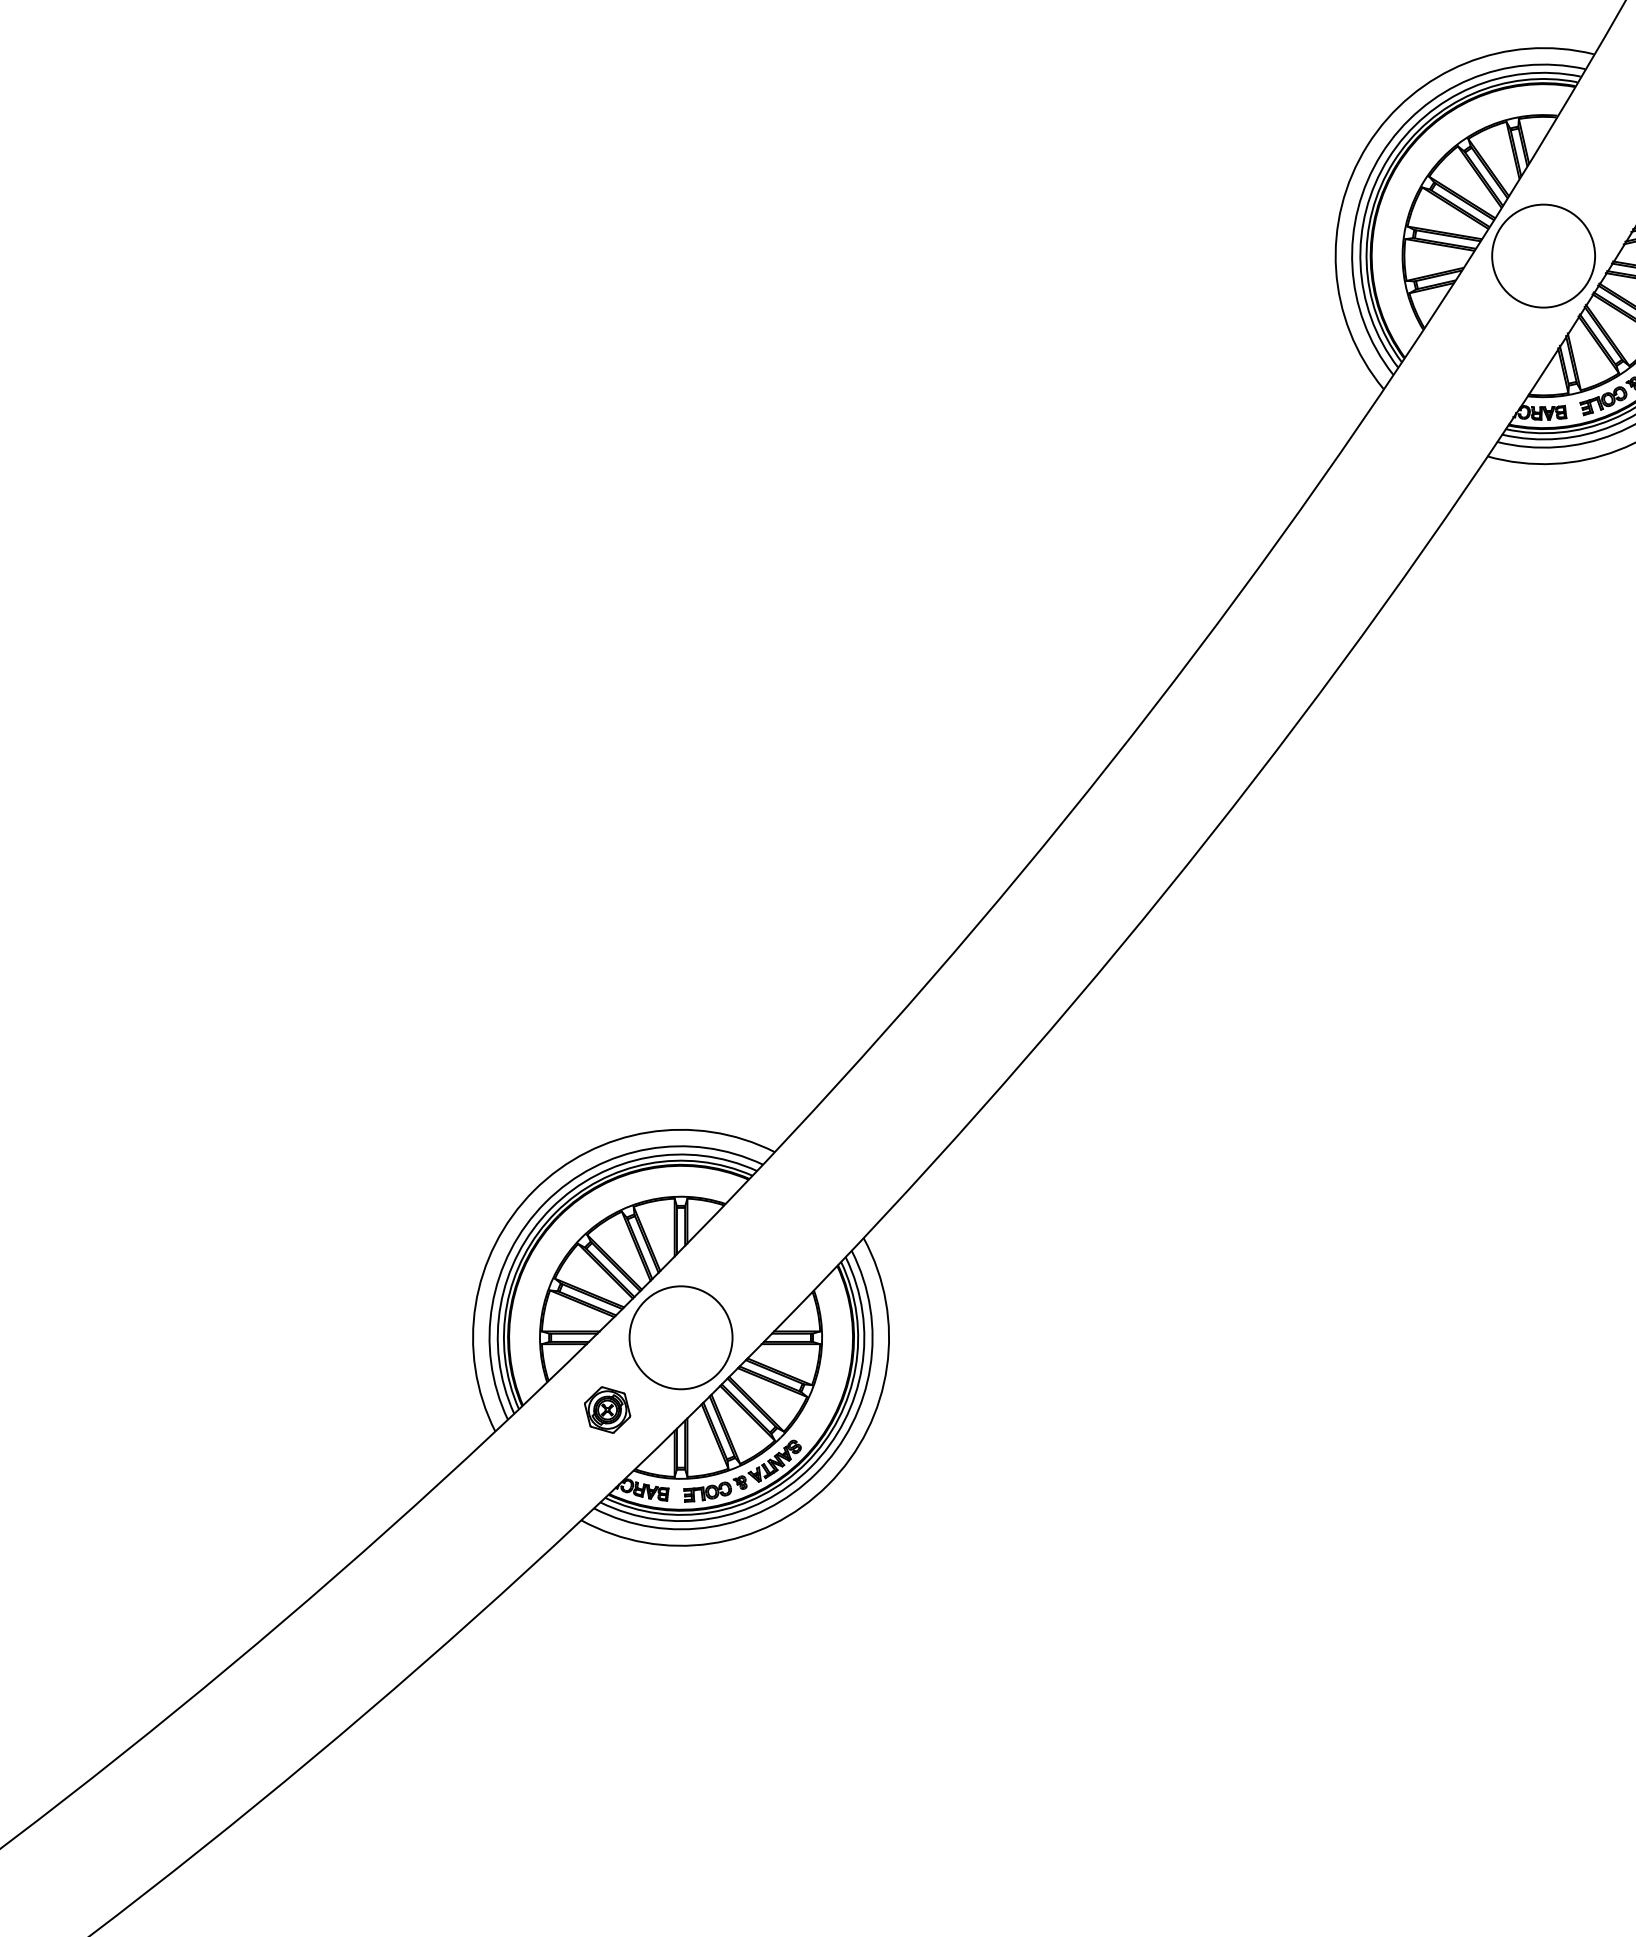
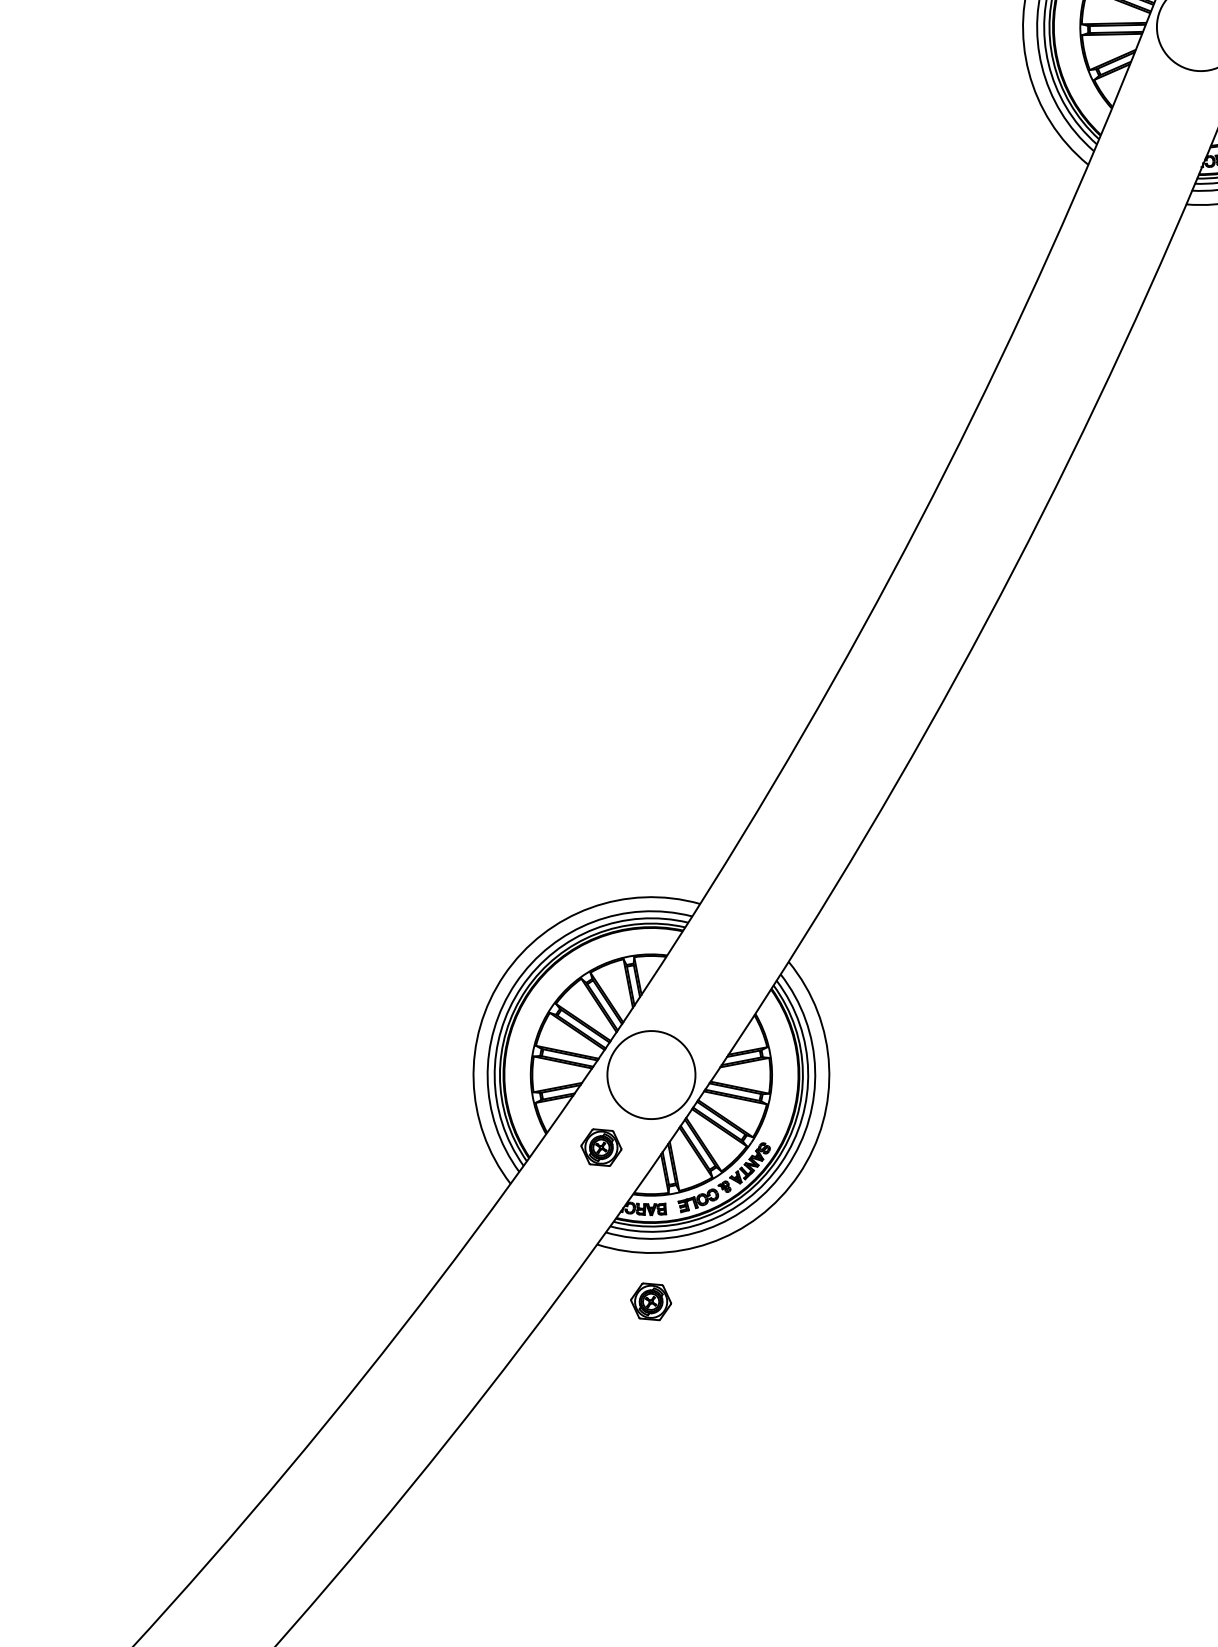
part: (630, 1597) -> (650, 1301), added

